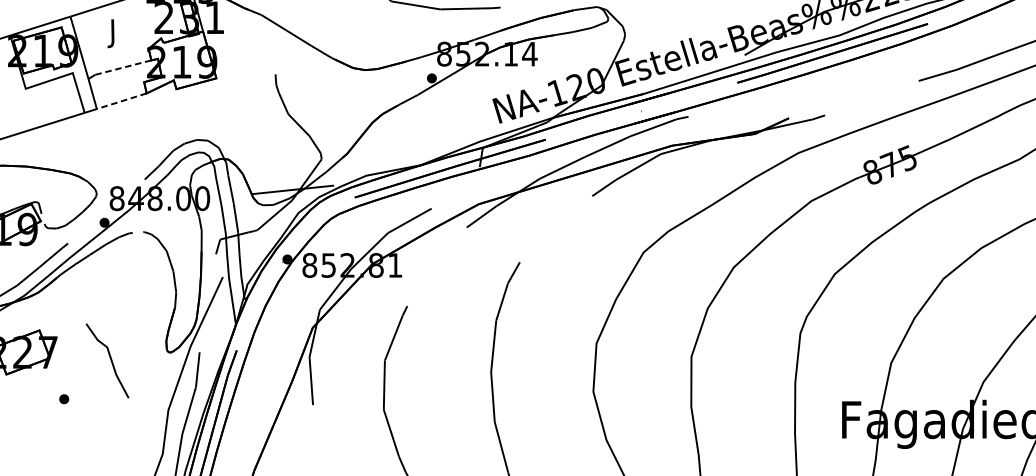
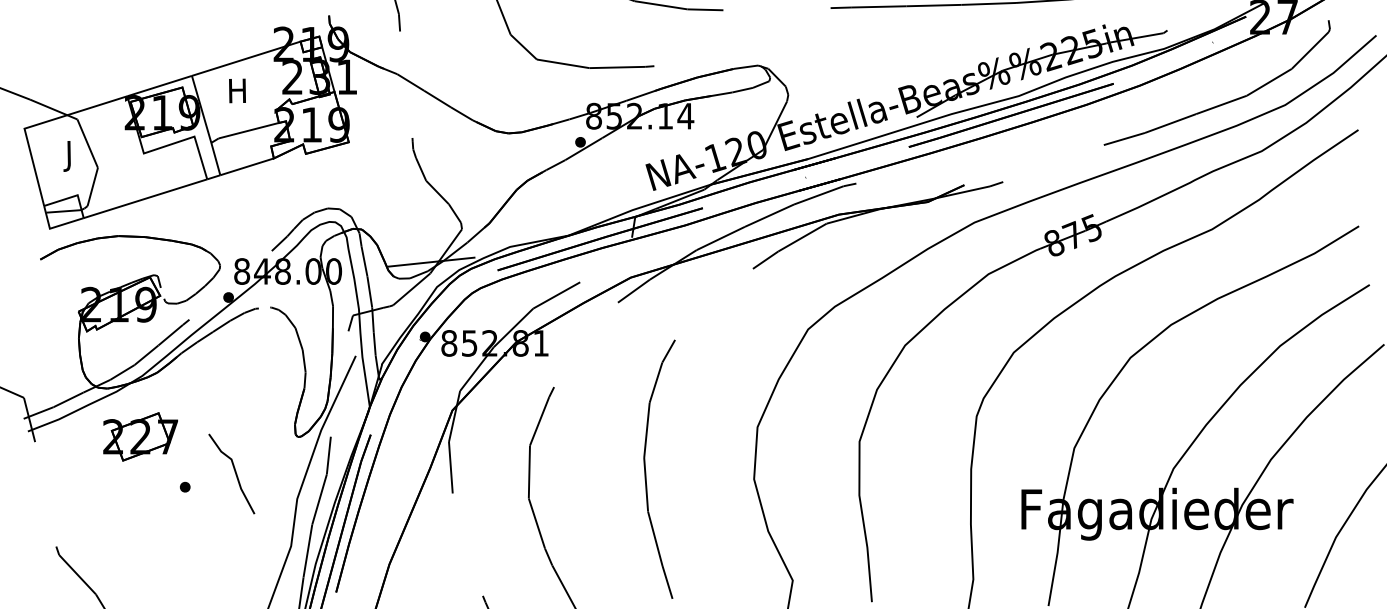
text: (112, 33) -> (237, 93), J -> H
line: (123, 67) -> (249, 130), dashed -> solid
line: (121, 101) -> (246, 167), dashed -> solid
line: (110, 359) -> (234, 472), moved

